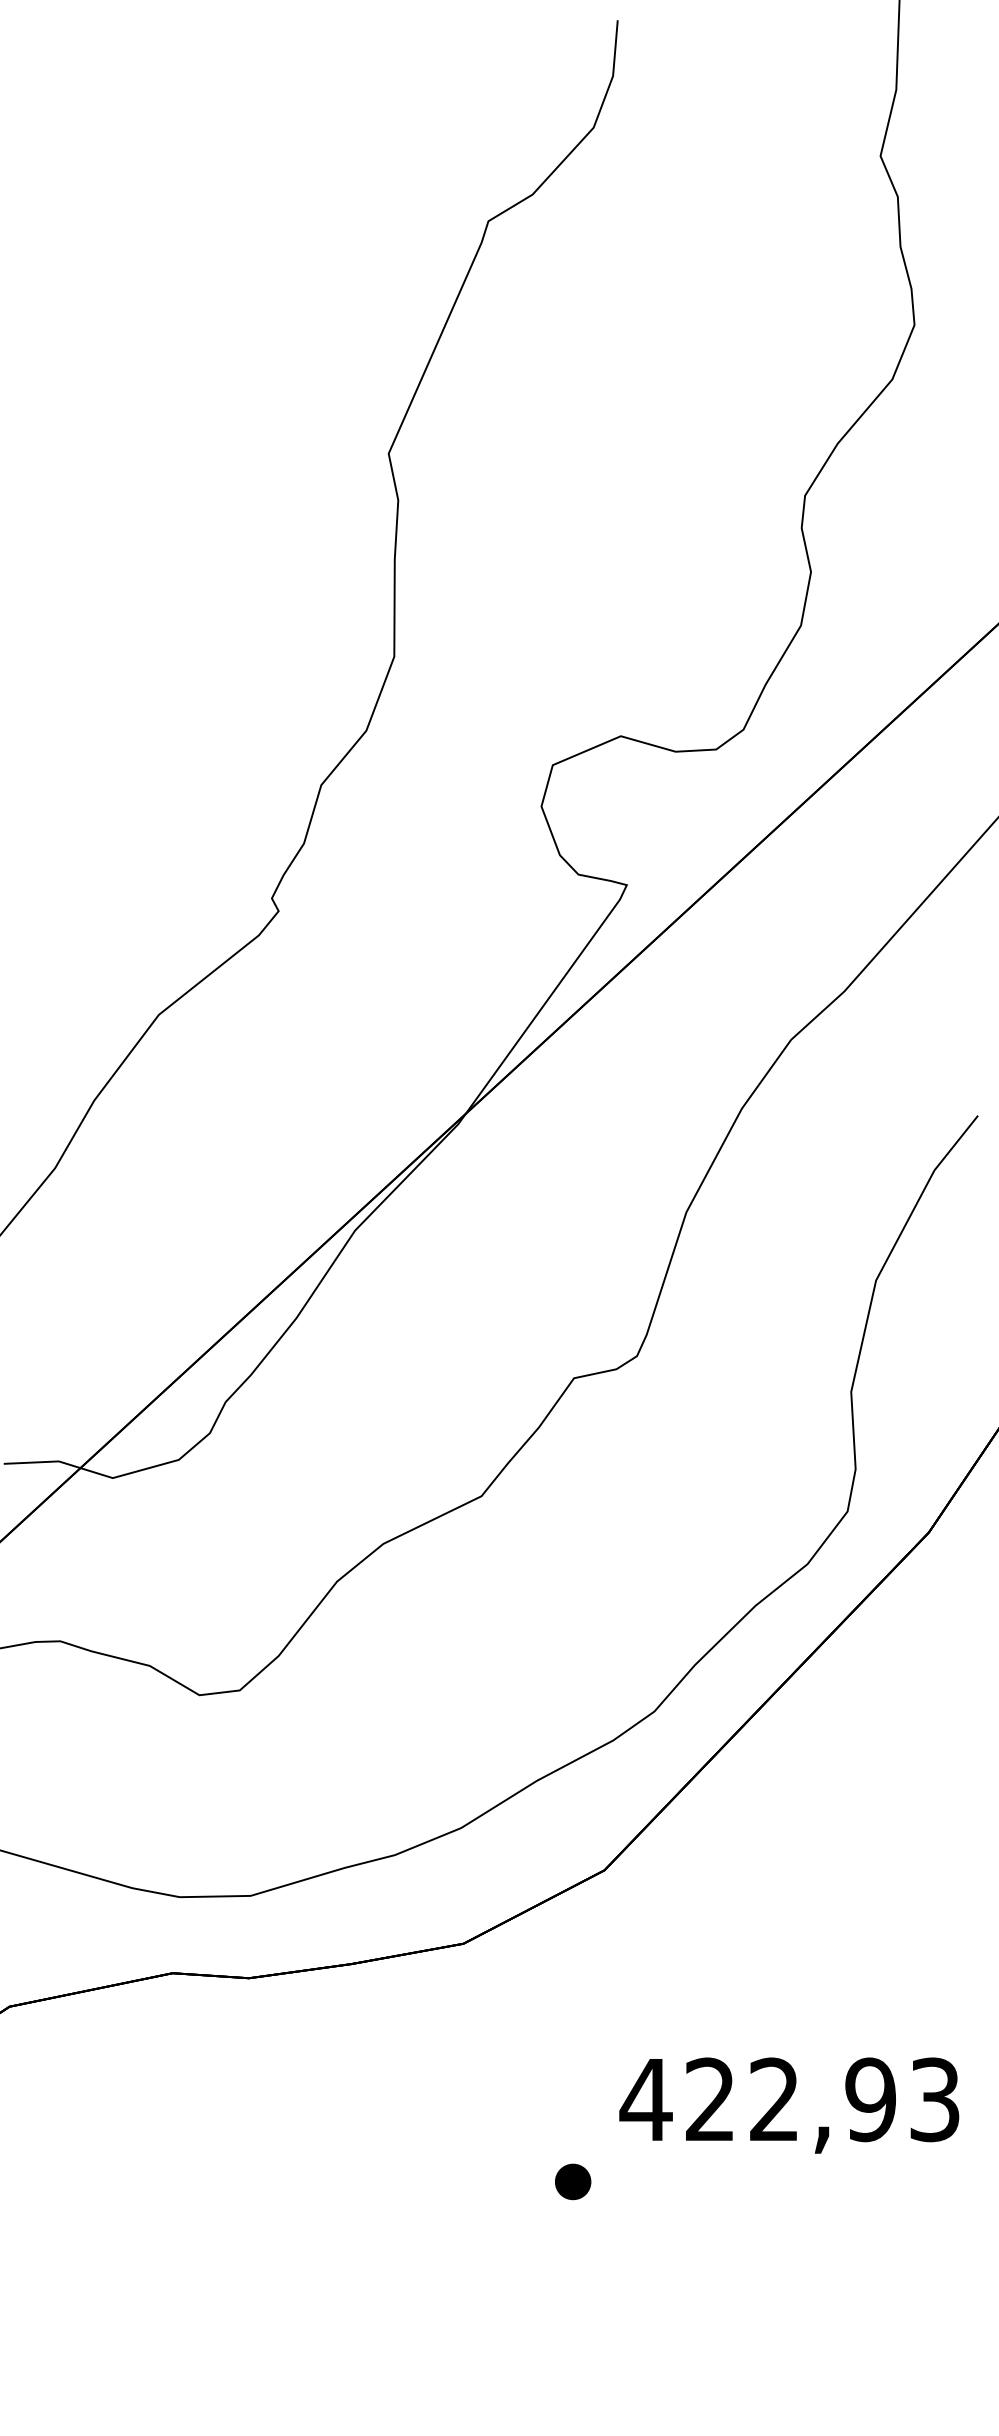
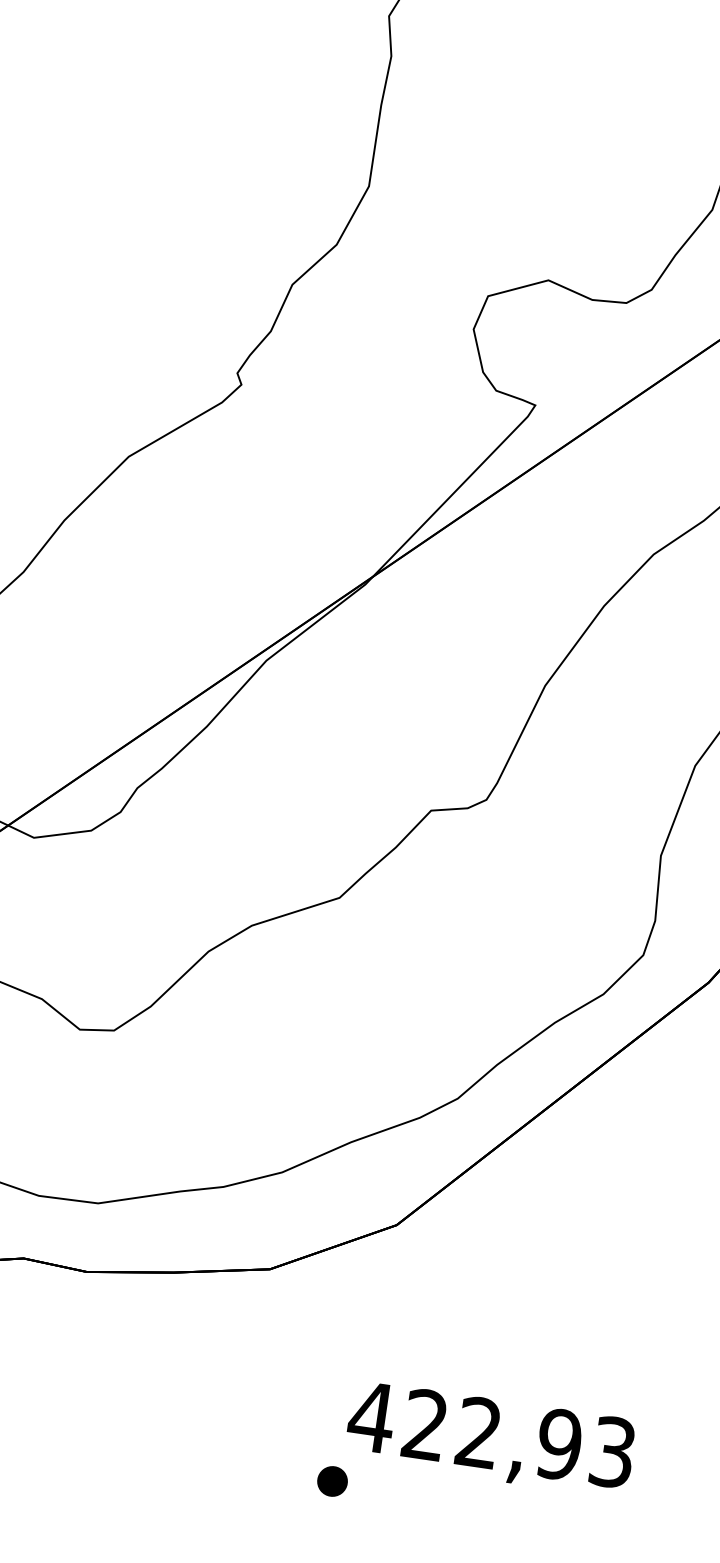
text: (789, 2105) -> (490, 1439), moved

